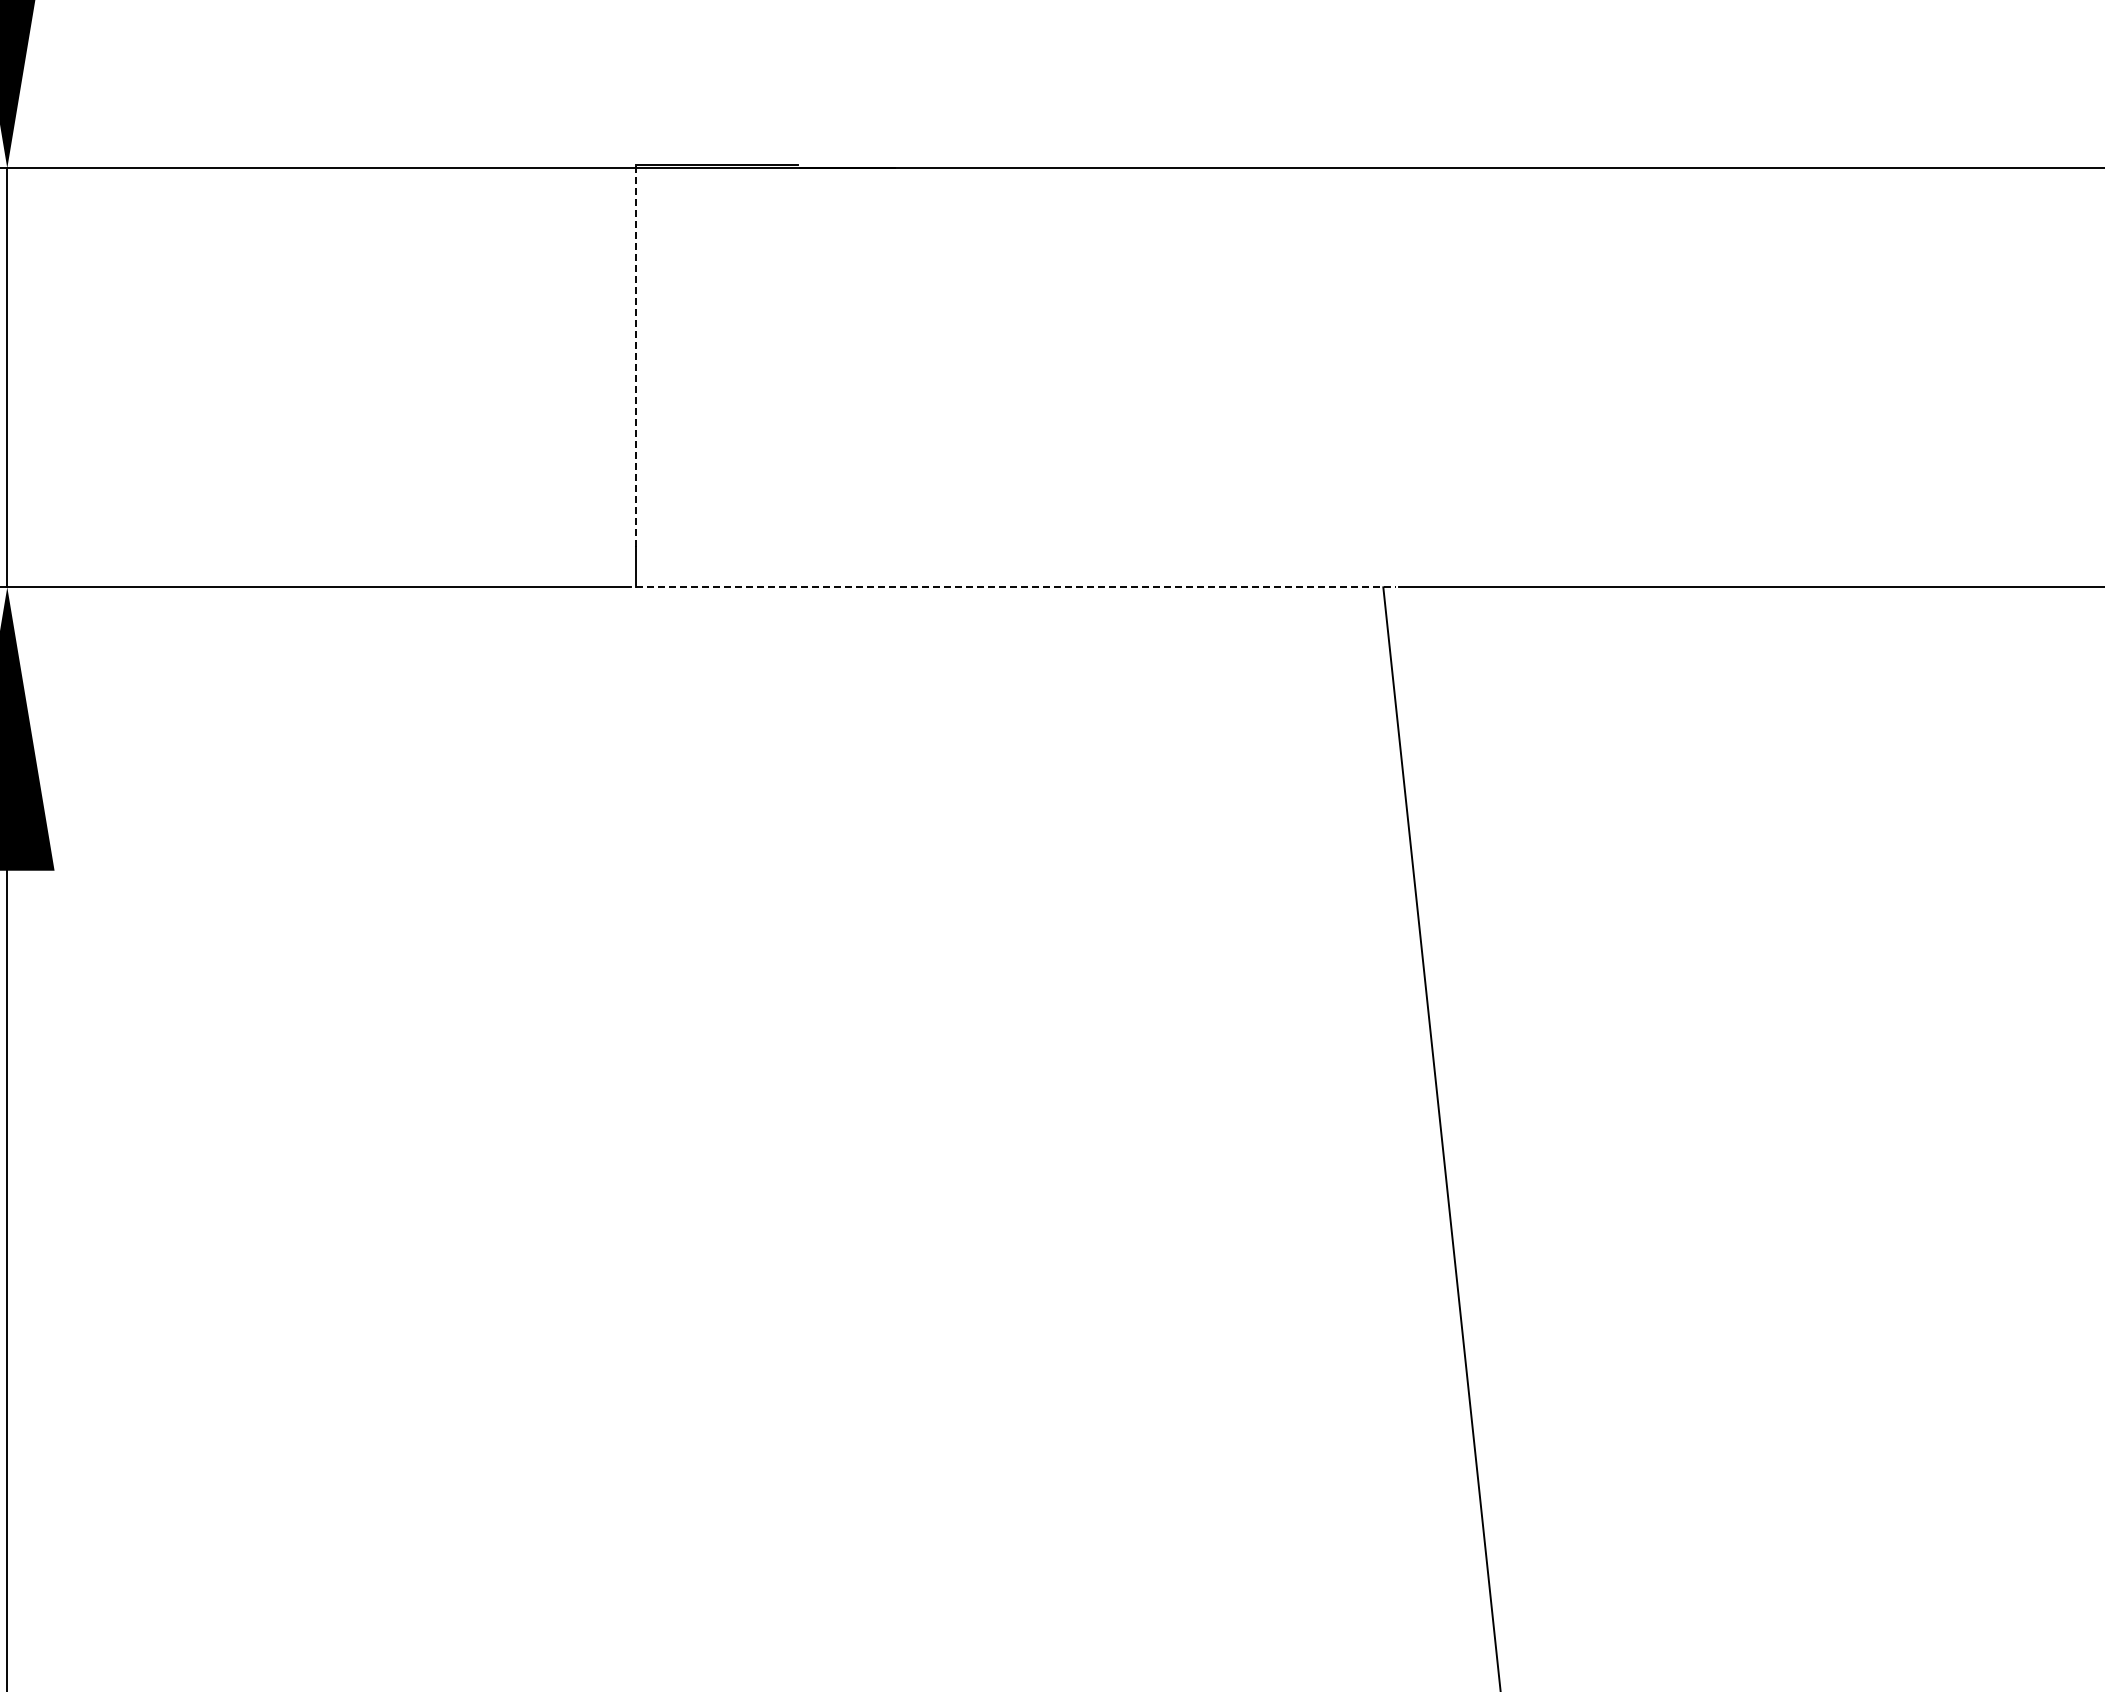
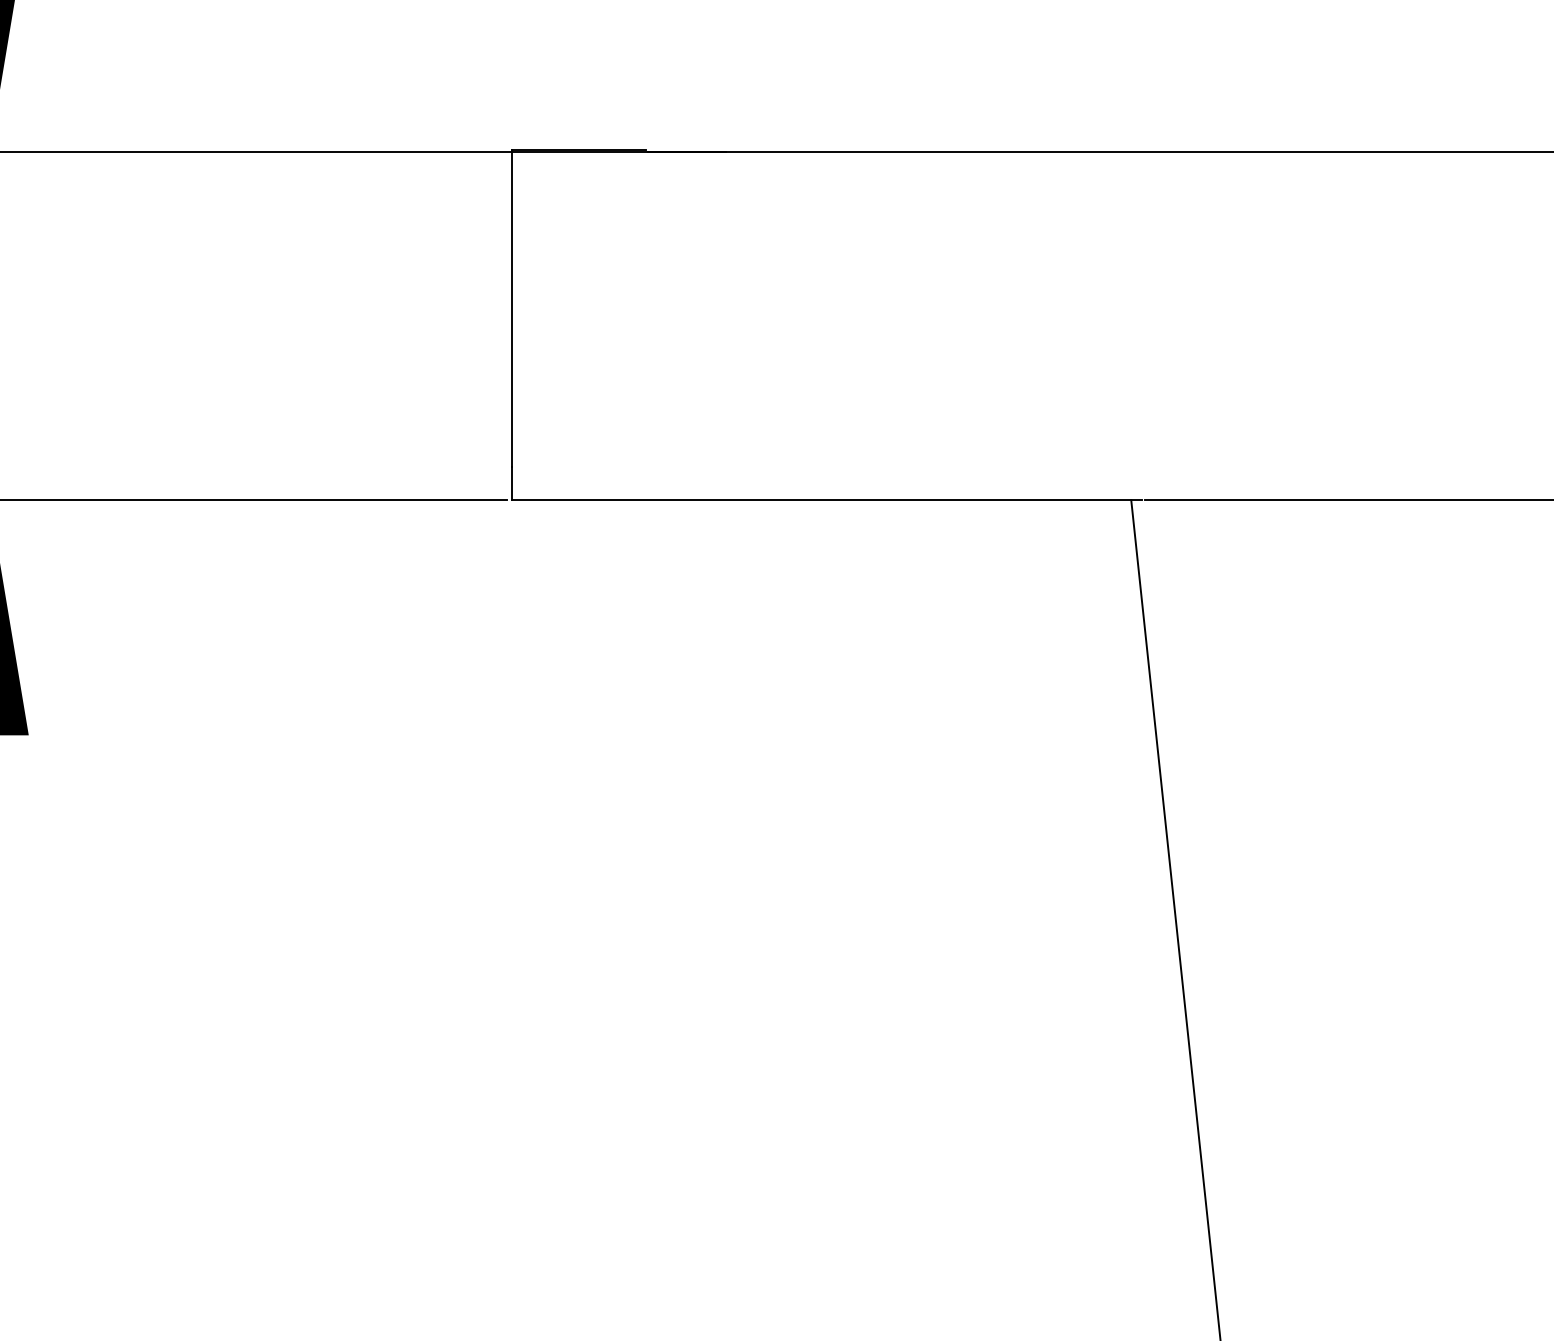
line: (636, 356) -> (511, 308), dashed -> solid
line: (1016, 587) -> (826, 500), dashed -> solid

